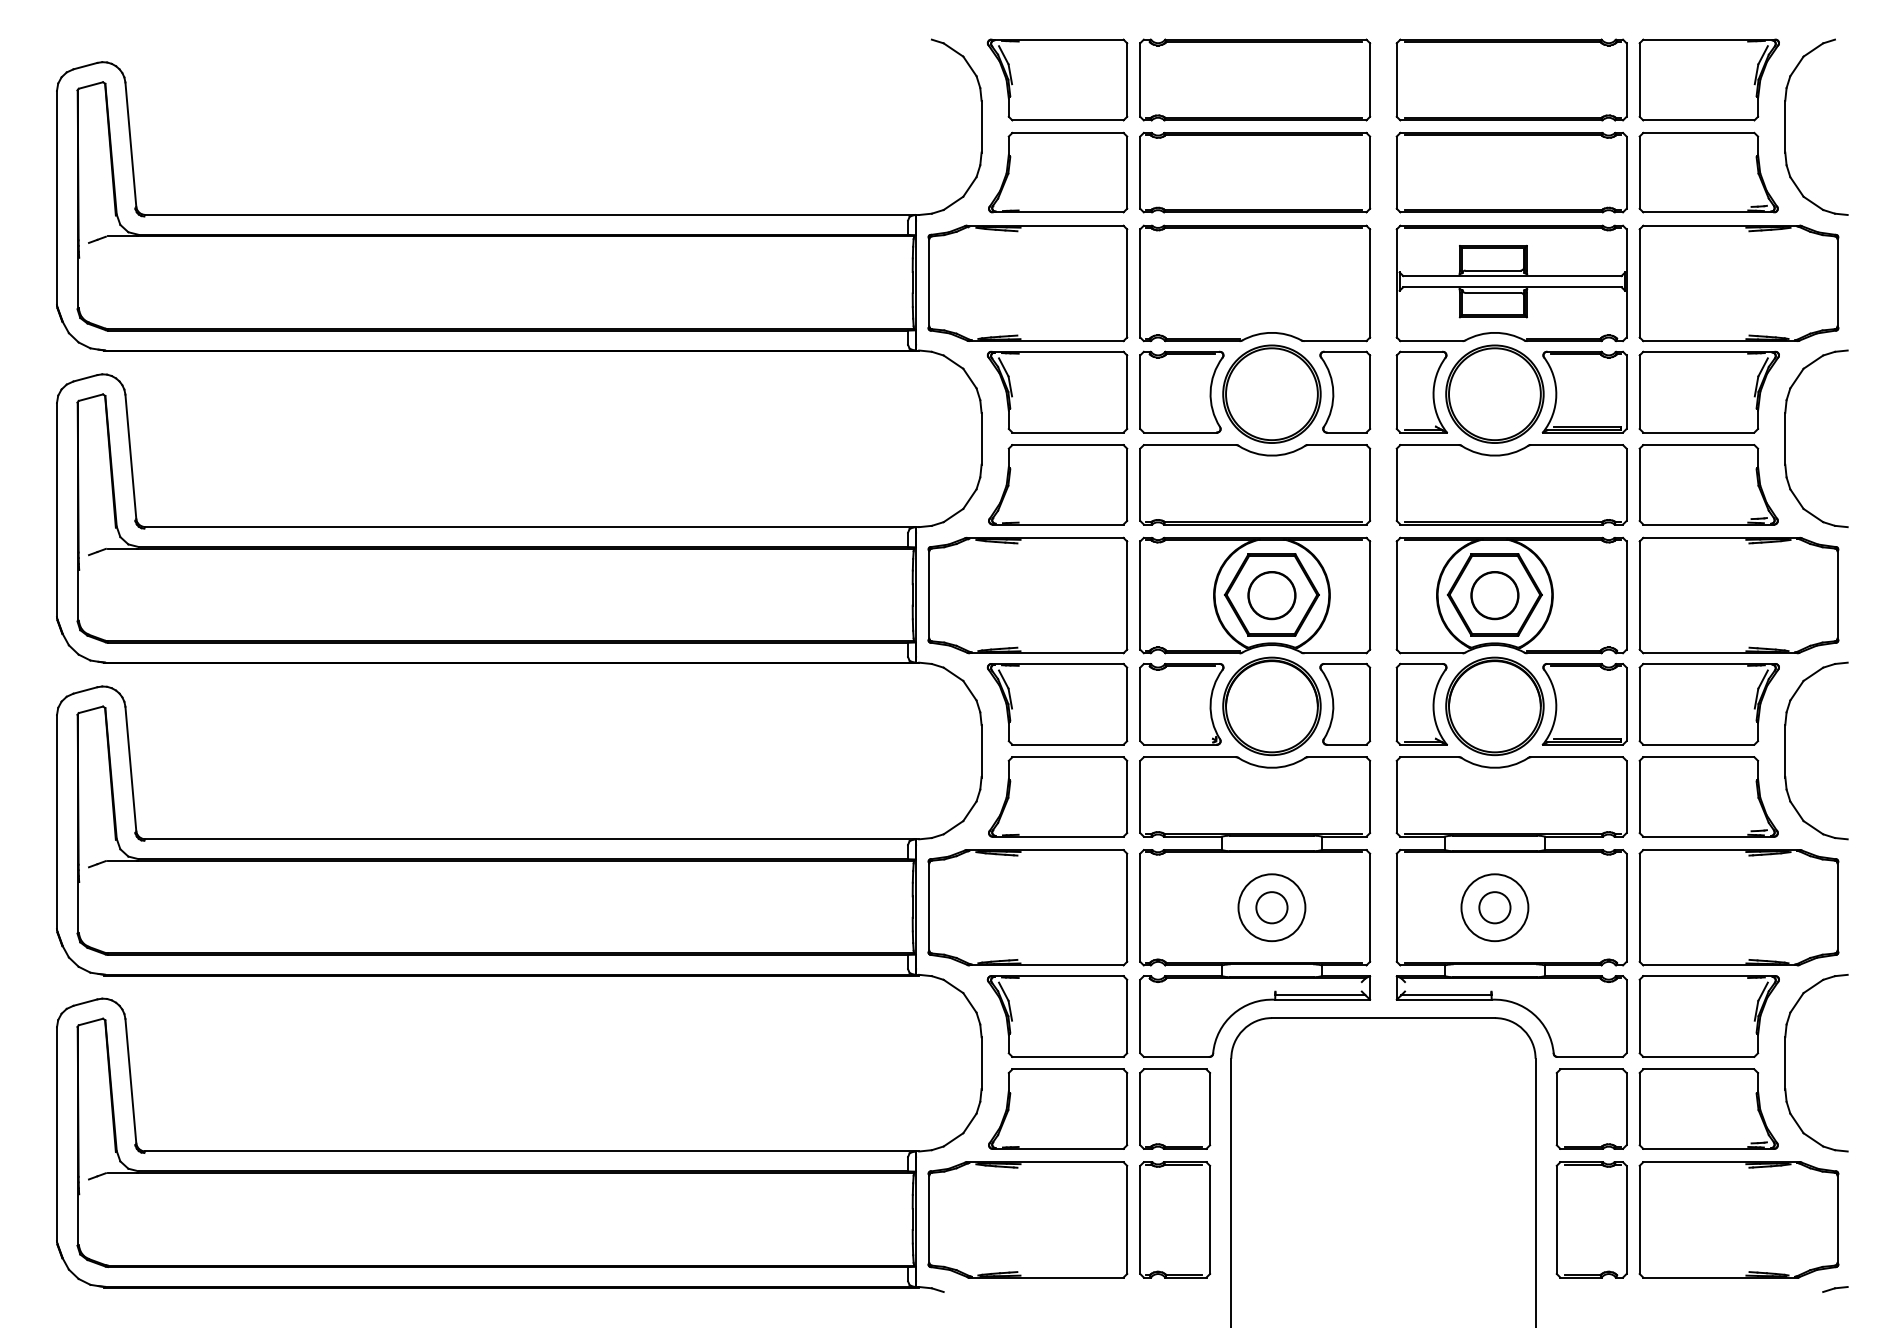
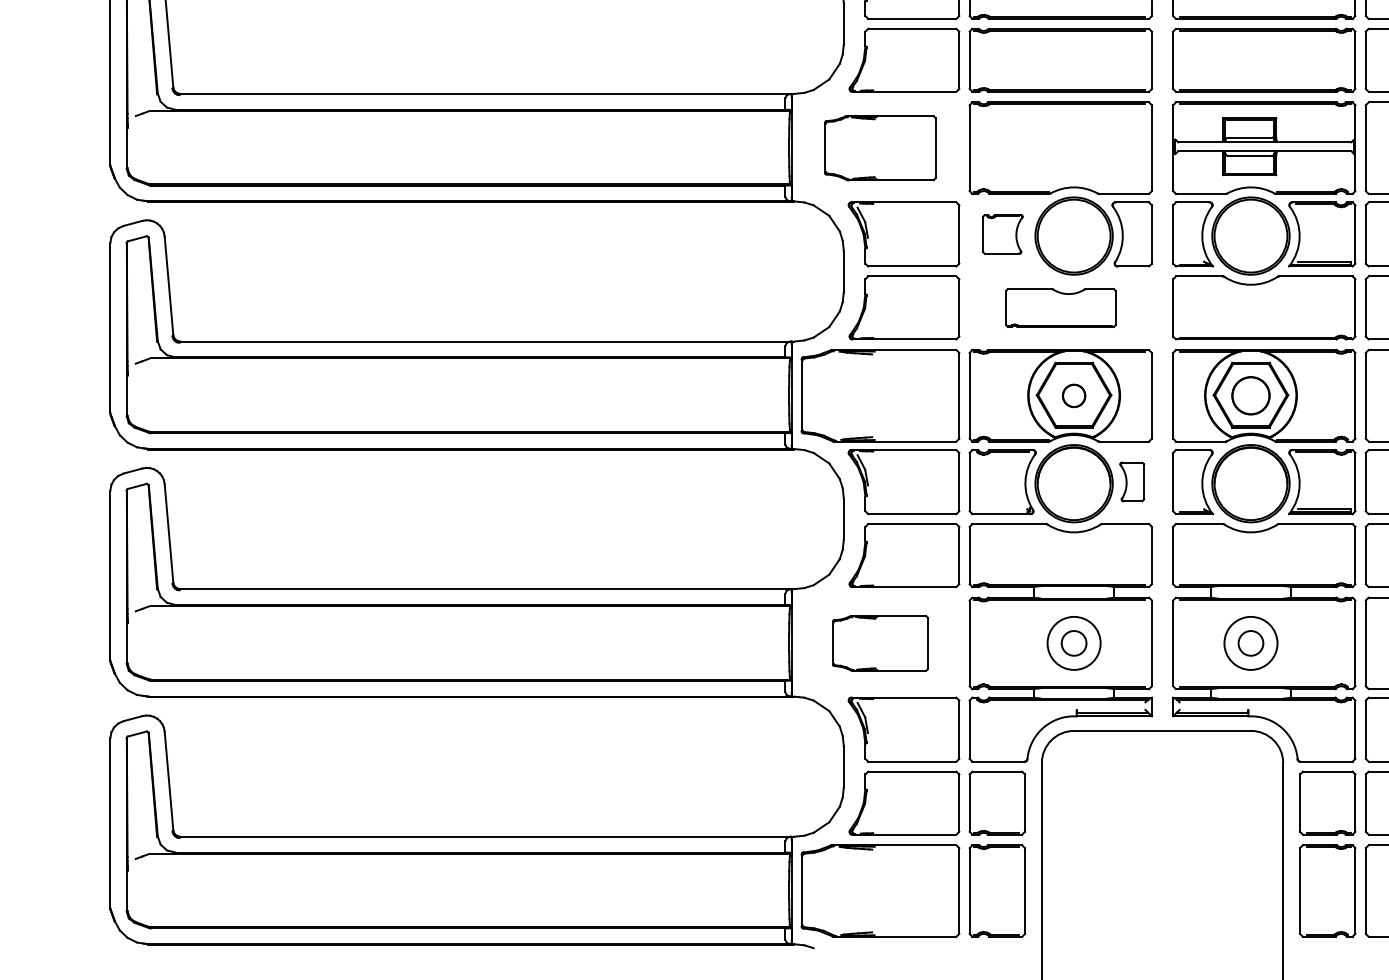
part: (1027, 283) -> (880, 148), size x0.7
part: (1181, 391) -> (1002, 233), size x0.6
part: (1255, 484) -> (1061, 307), size x0.6
circle: (1271, 595) -> (1073, 395), size x0.6
part: (1345, 703) -> (1132, 481), size x0.6
part: (1027, 907) -> (880, 643), size x0.6

